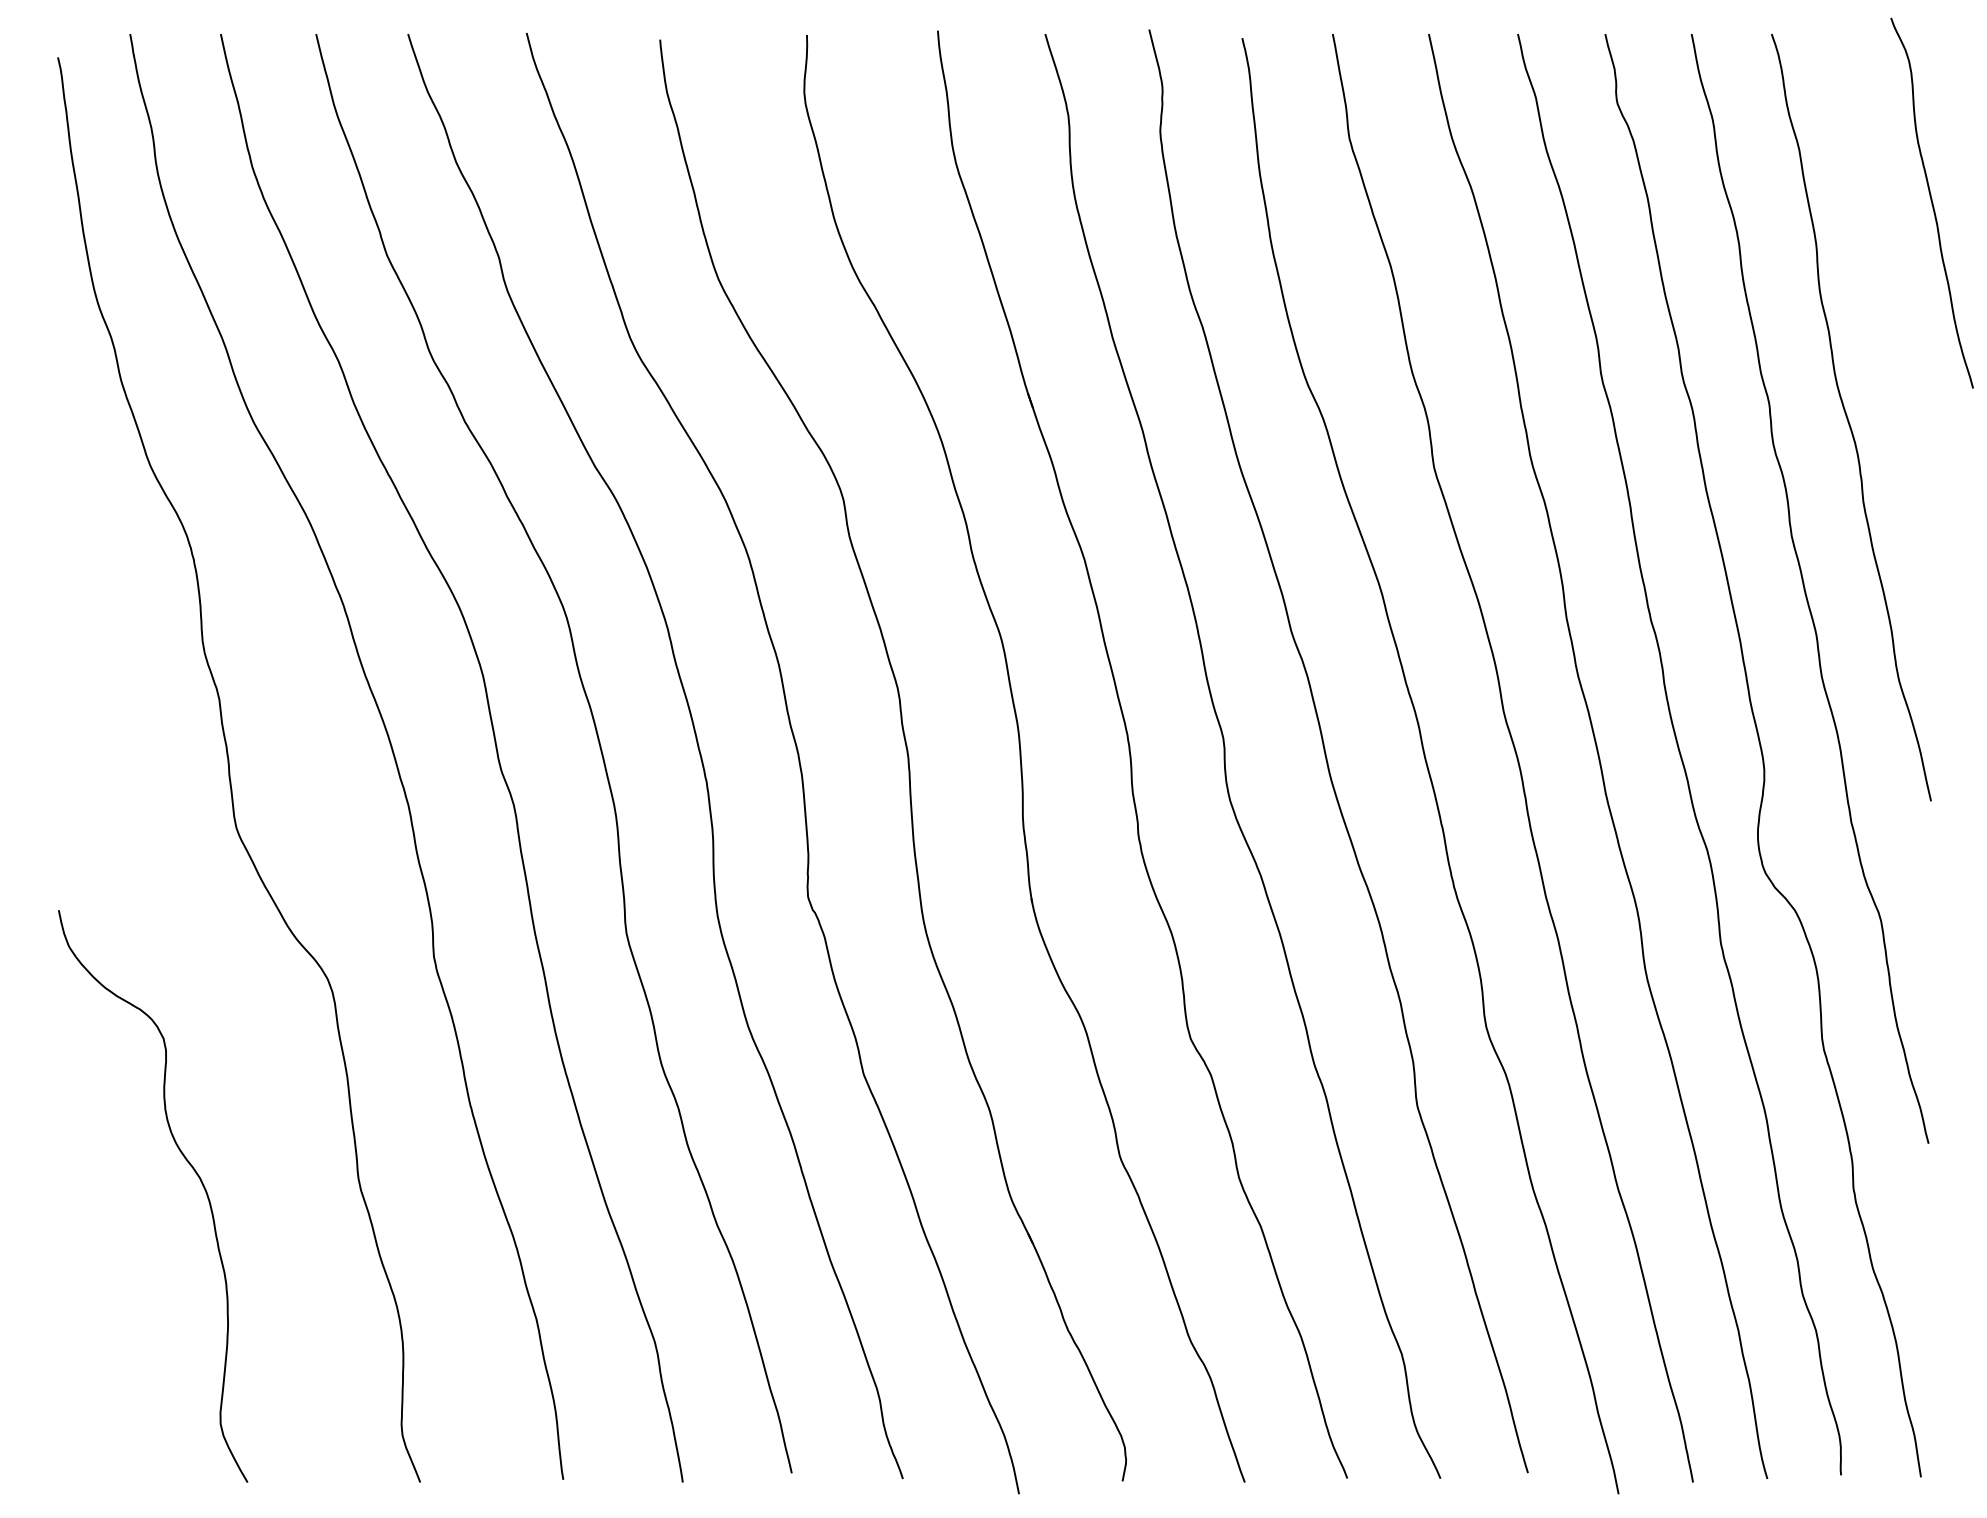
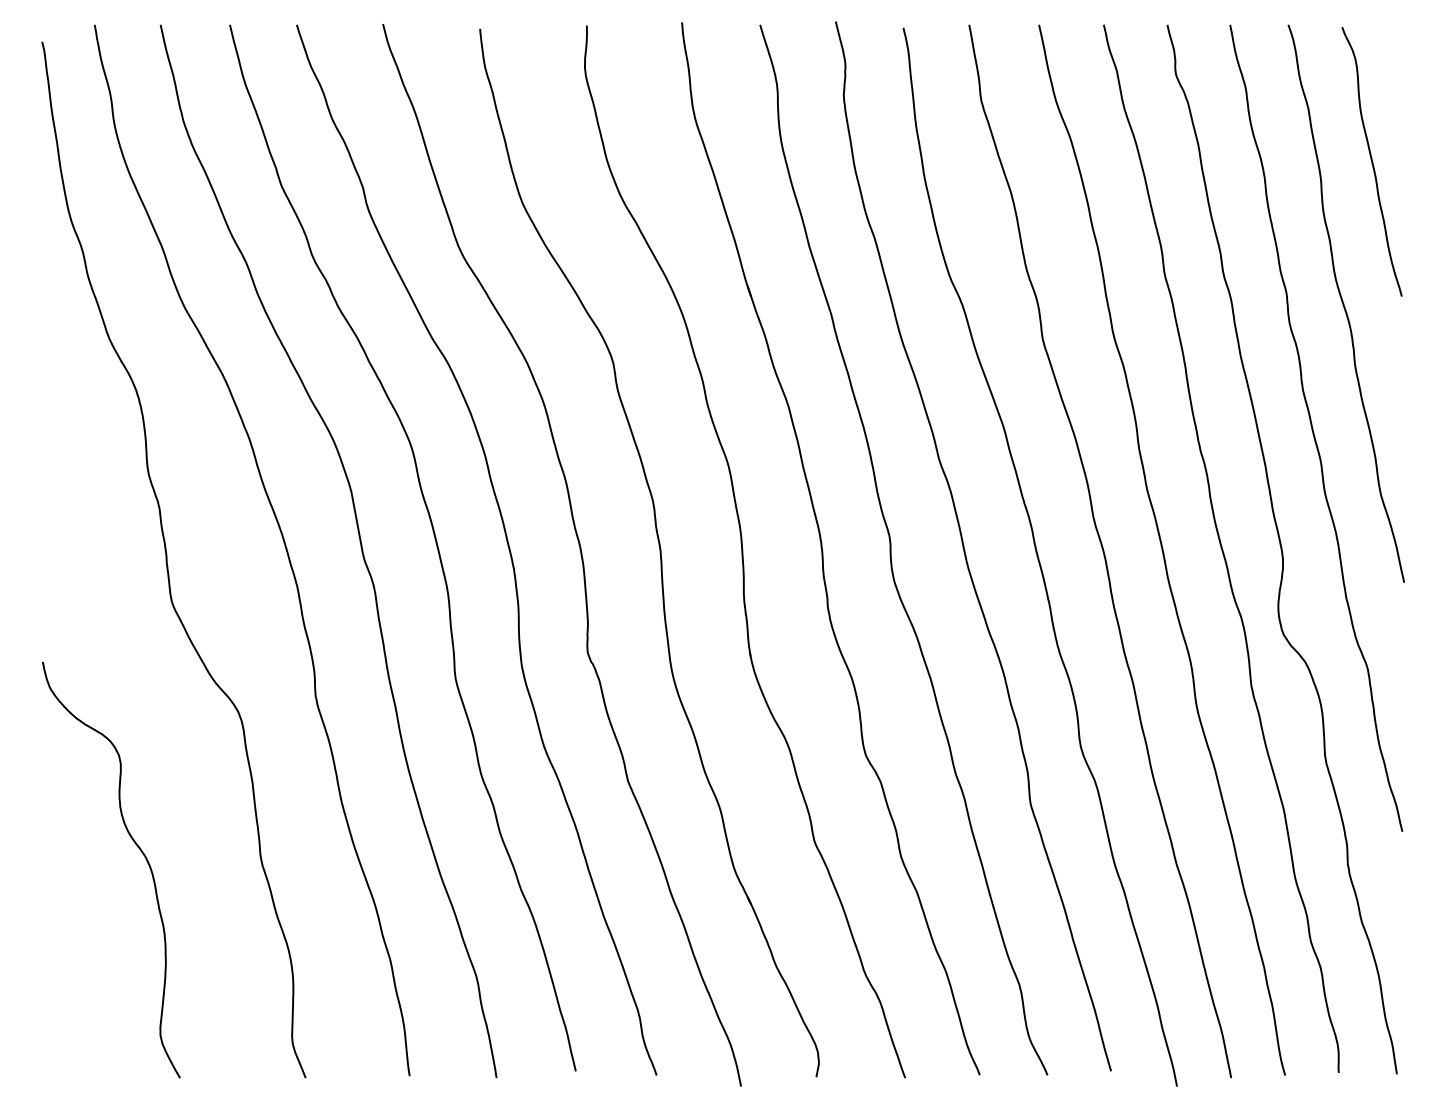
curve: (1931, 202) -> (1371, 161), moved

